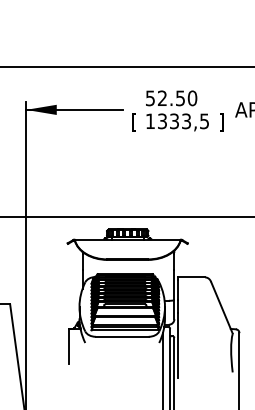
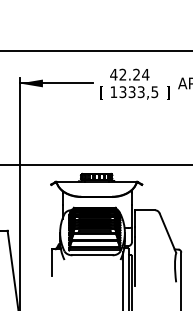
text: (171, 98) -> (129, 74), 52.50 -> 42.24

